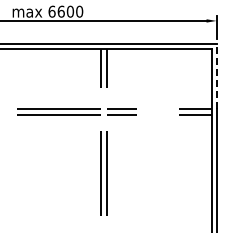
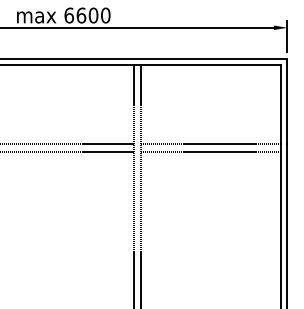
line: (216, 76) -> (287, 101), dashed -> solid

